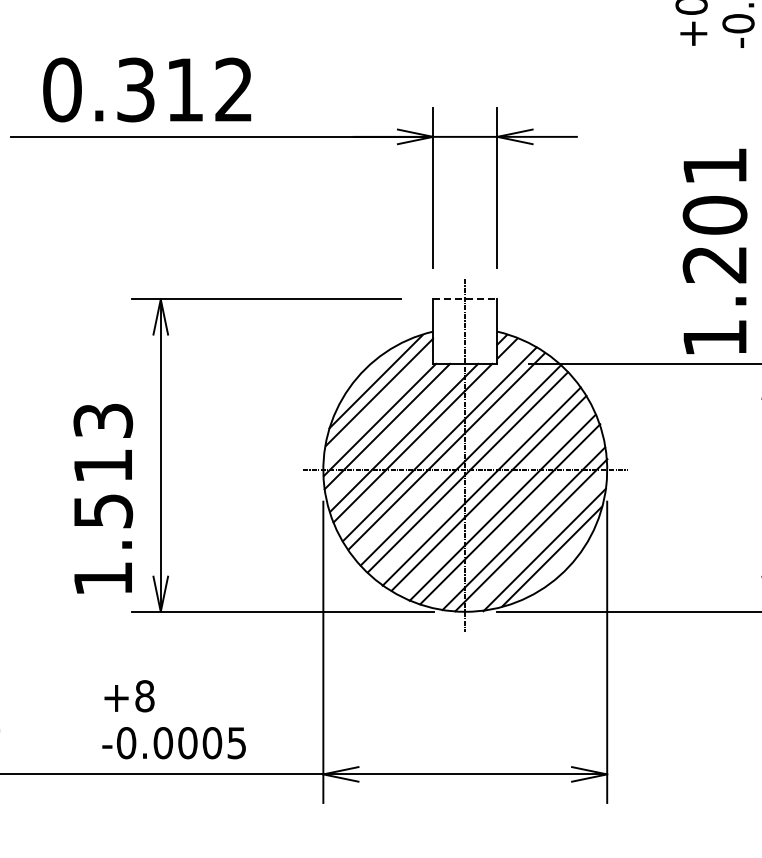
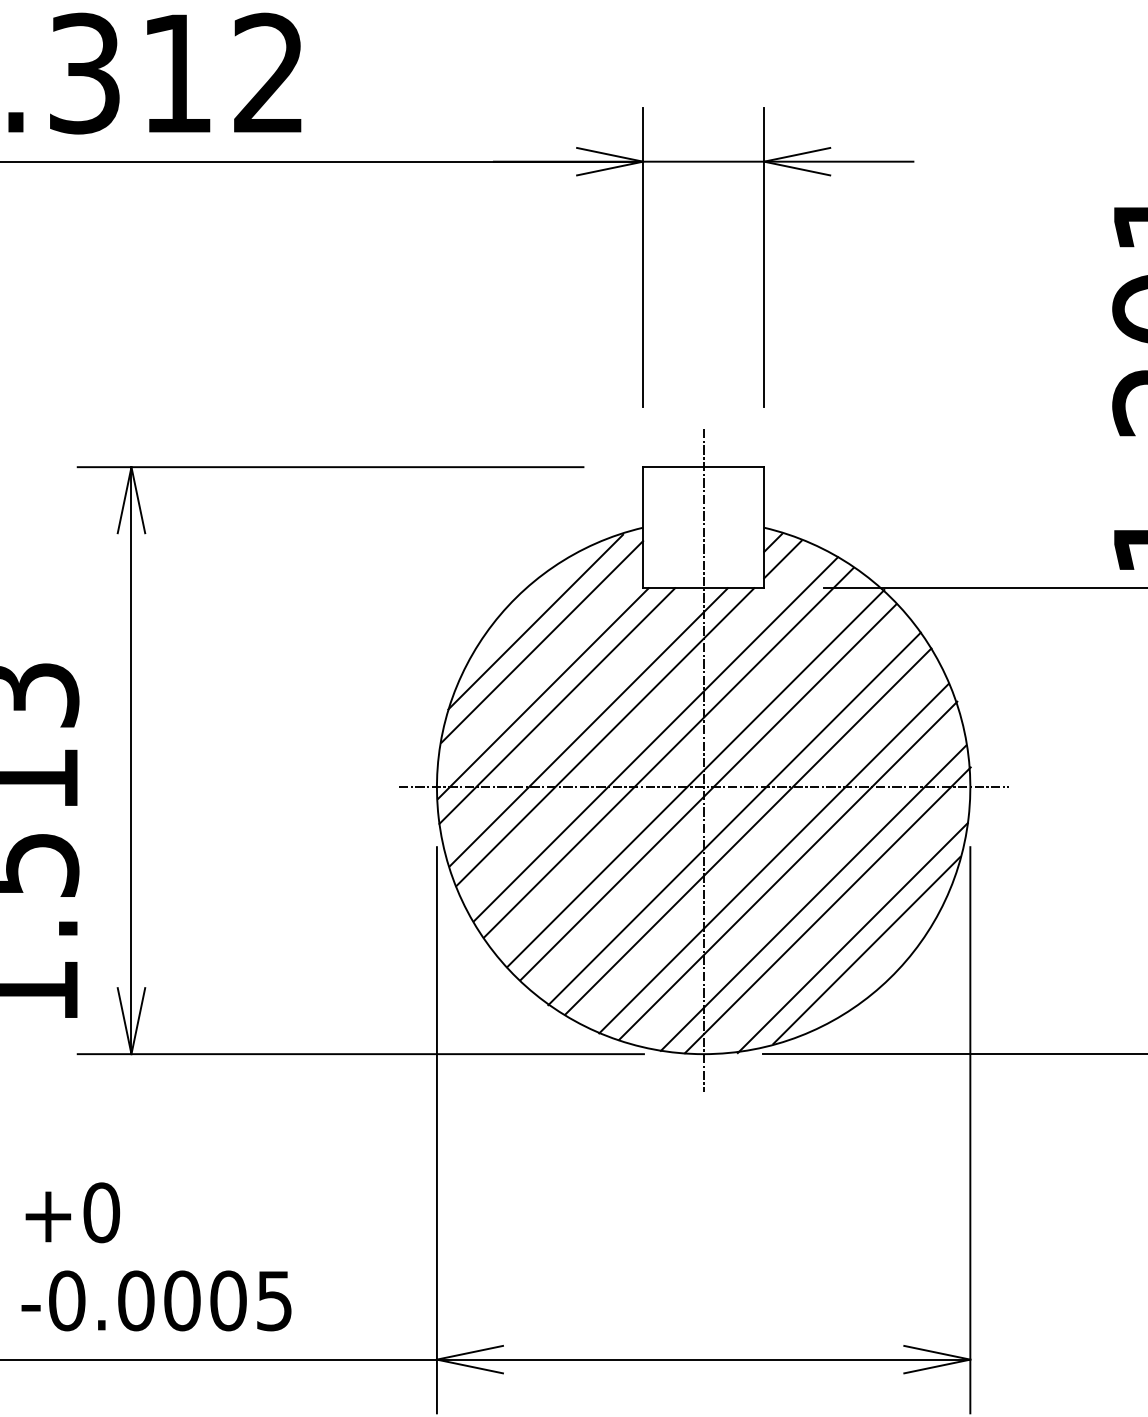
line: (465, 299) -> (704, 467), dashed -> solid
text: (144, 696) -> (100, 1213), +8 -> +0

